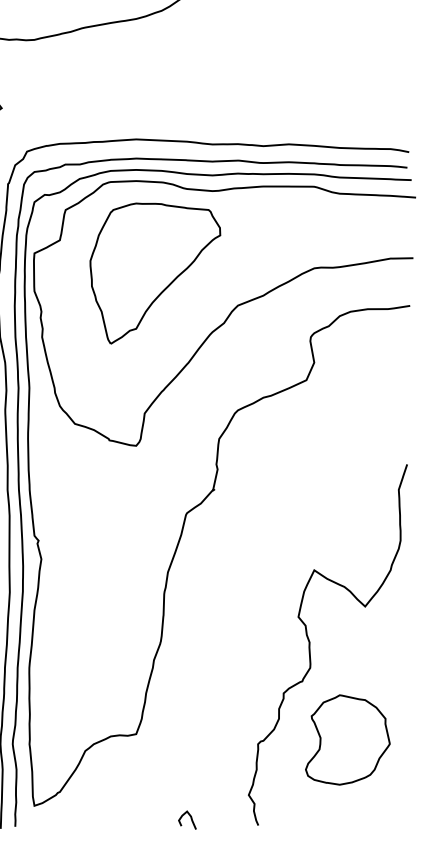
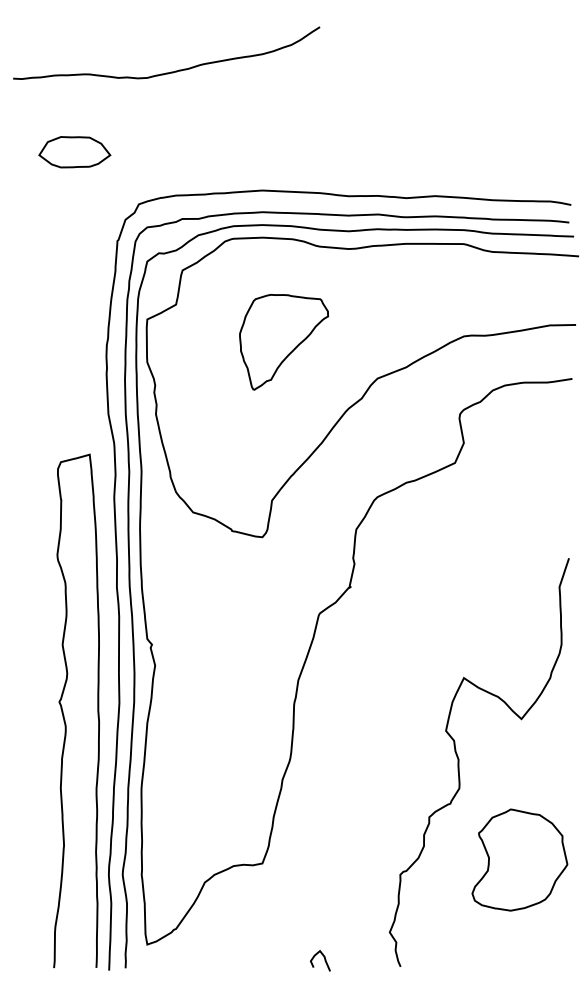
part: (154, 273) -> (283, 342), size x0.6
part: (347, 739) -> (519, 859), moved

